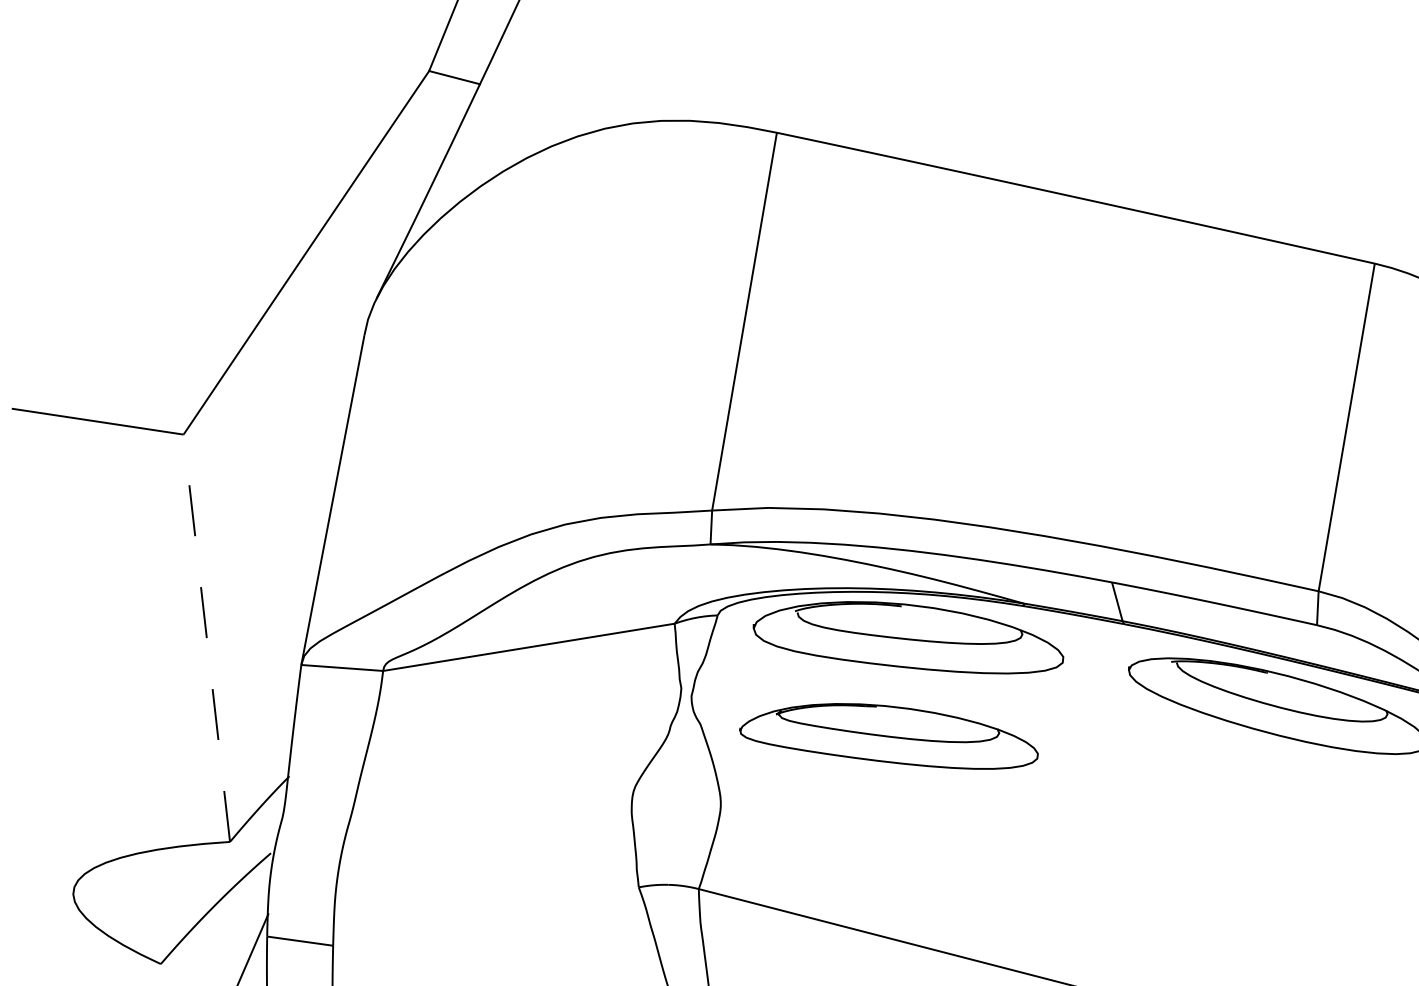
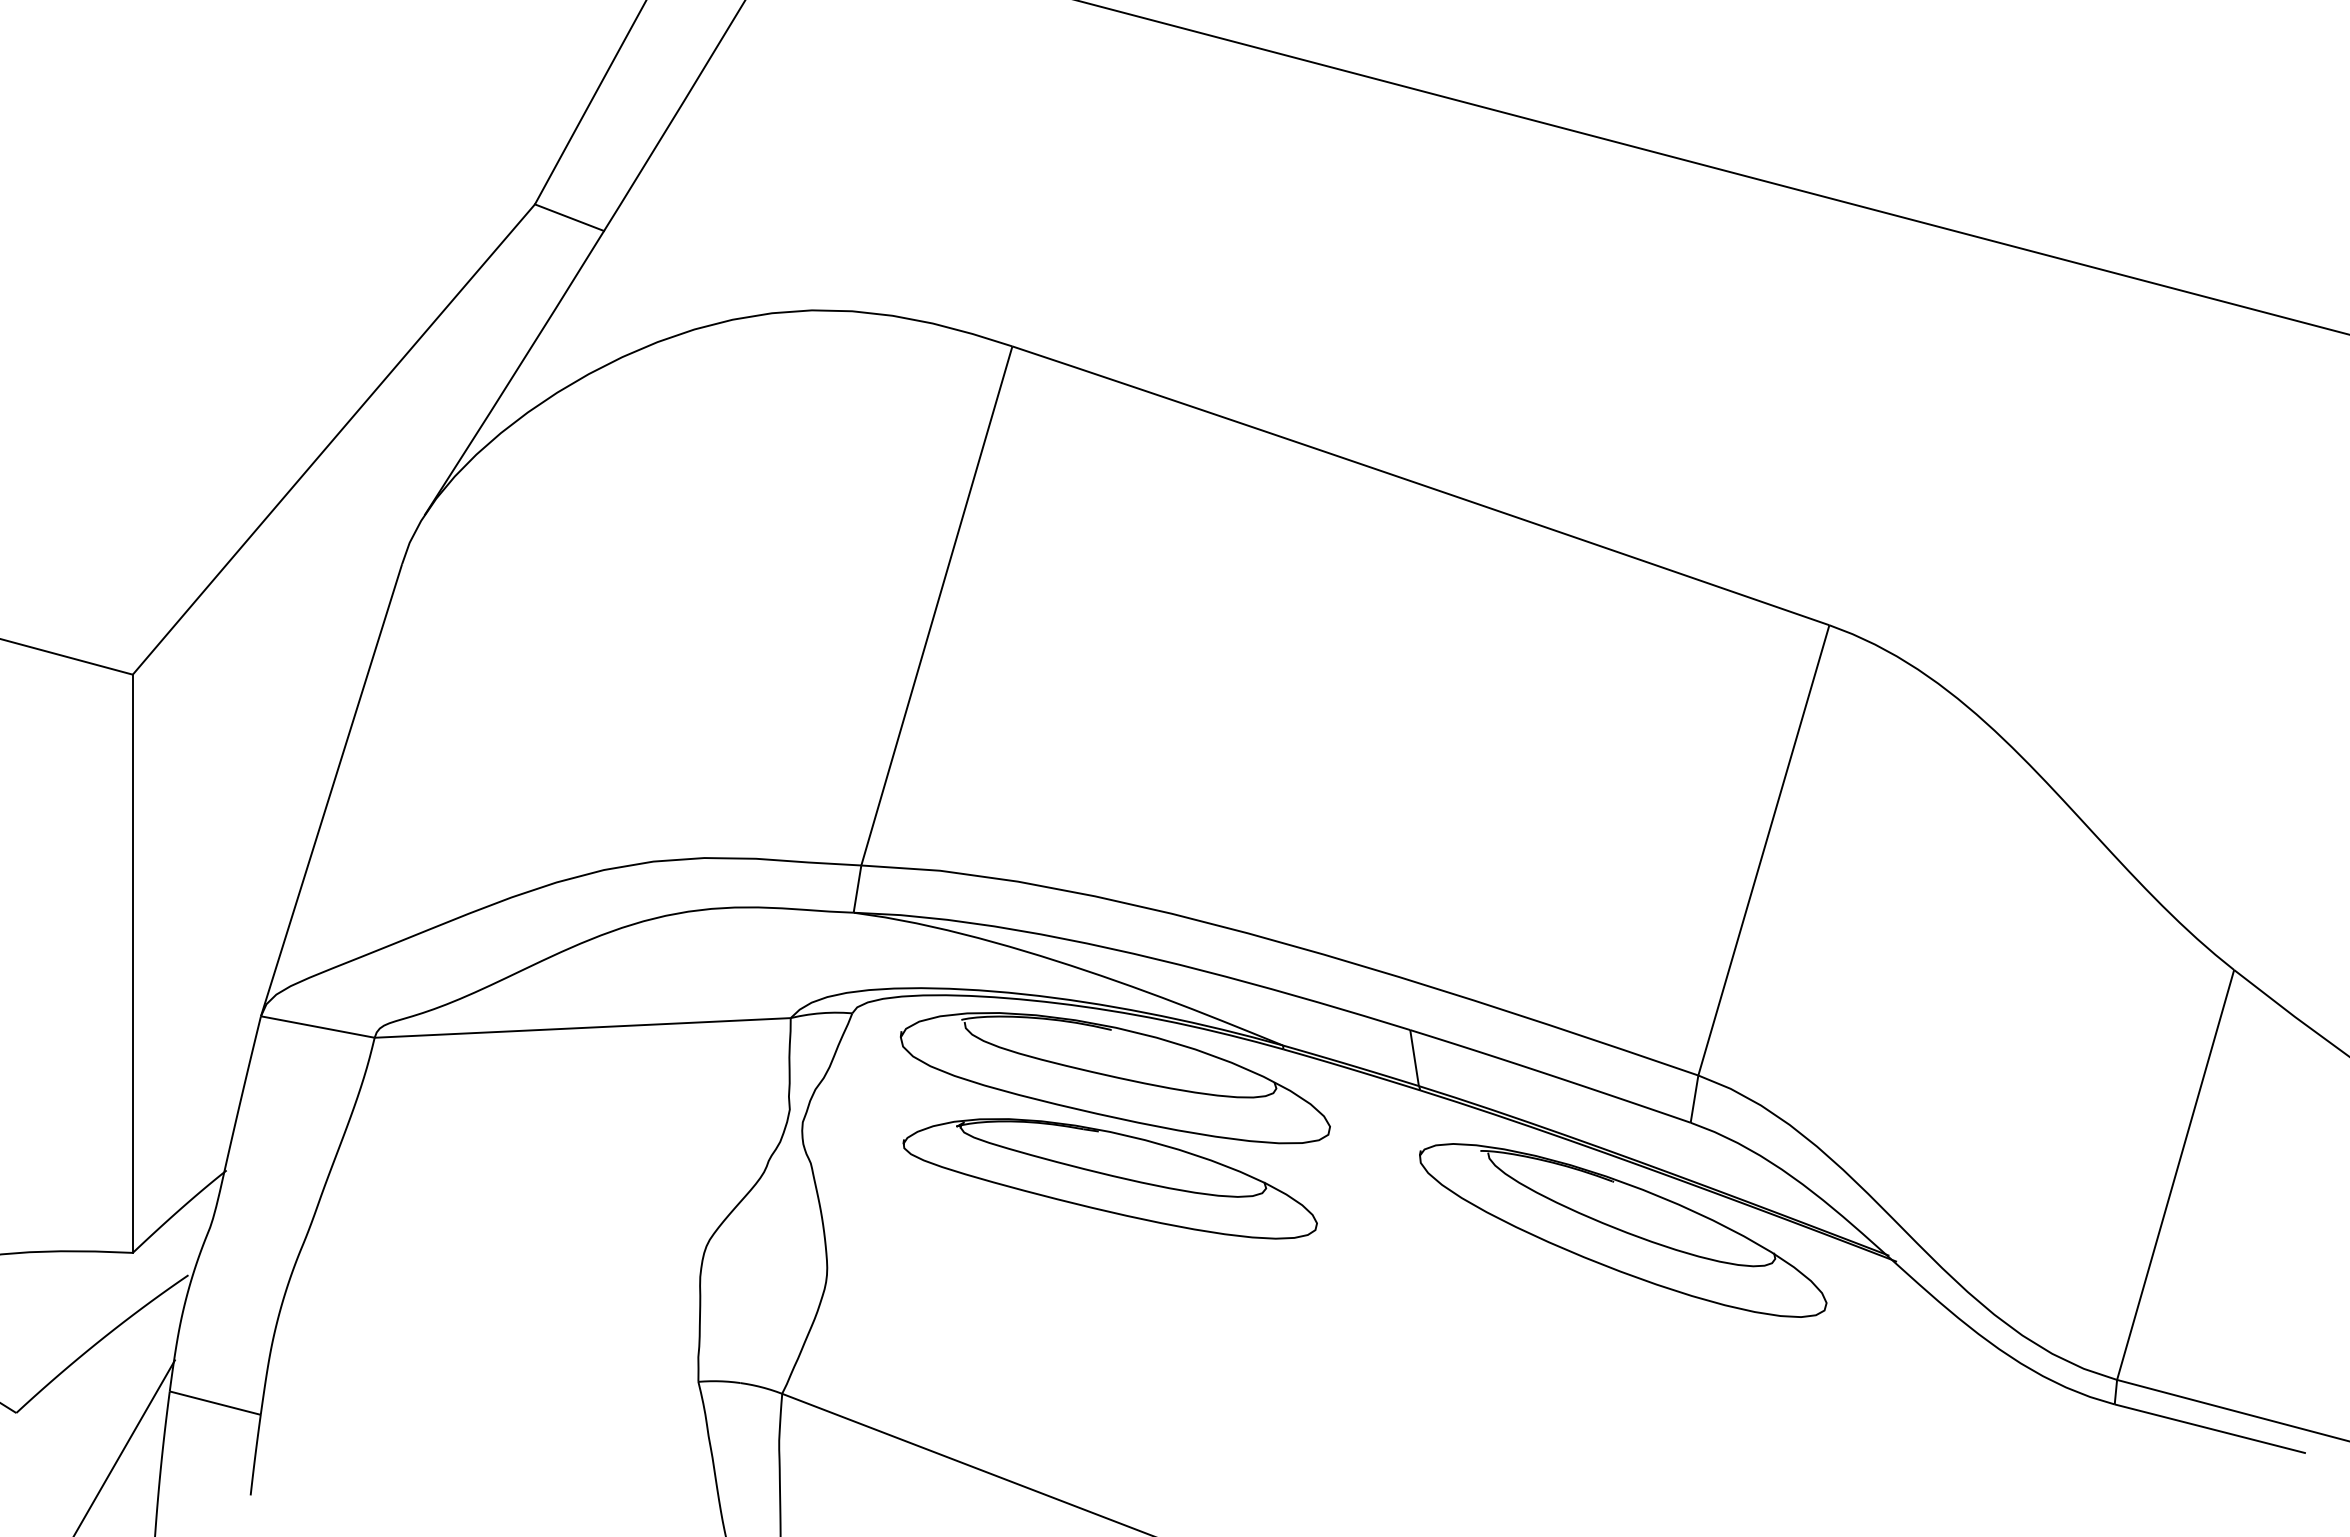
line: (206, 638) -> (132, 963), dashed -> solid
part: (888, 738) -> (1109, 1178), moved

